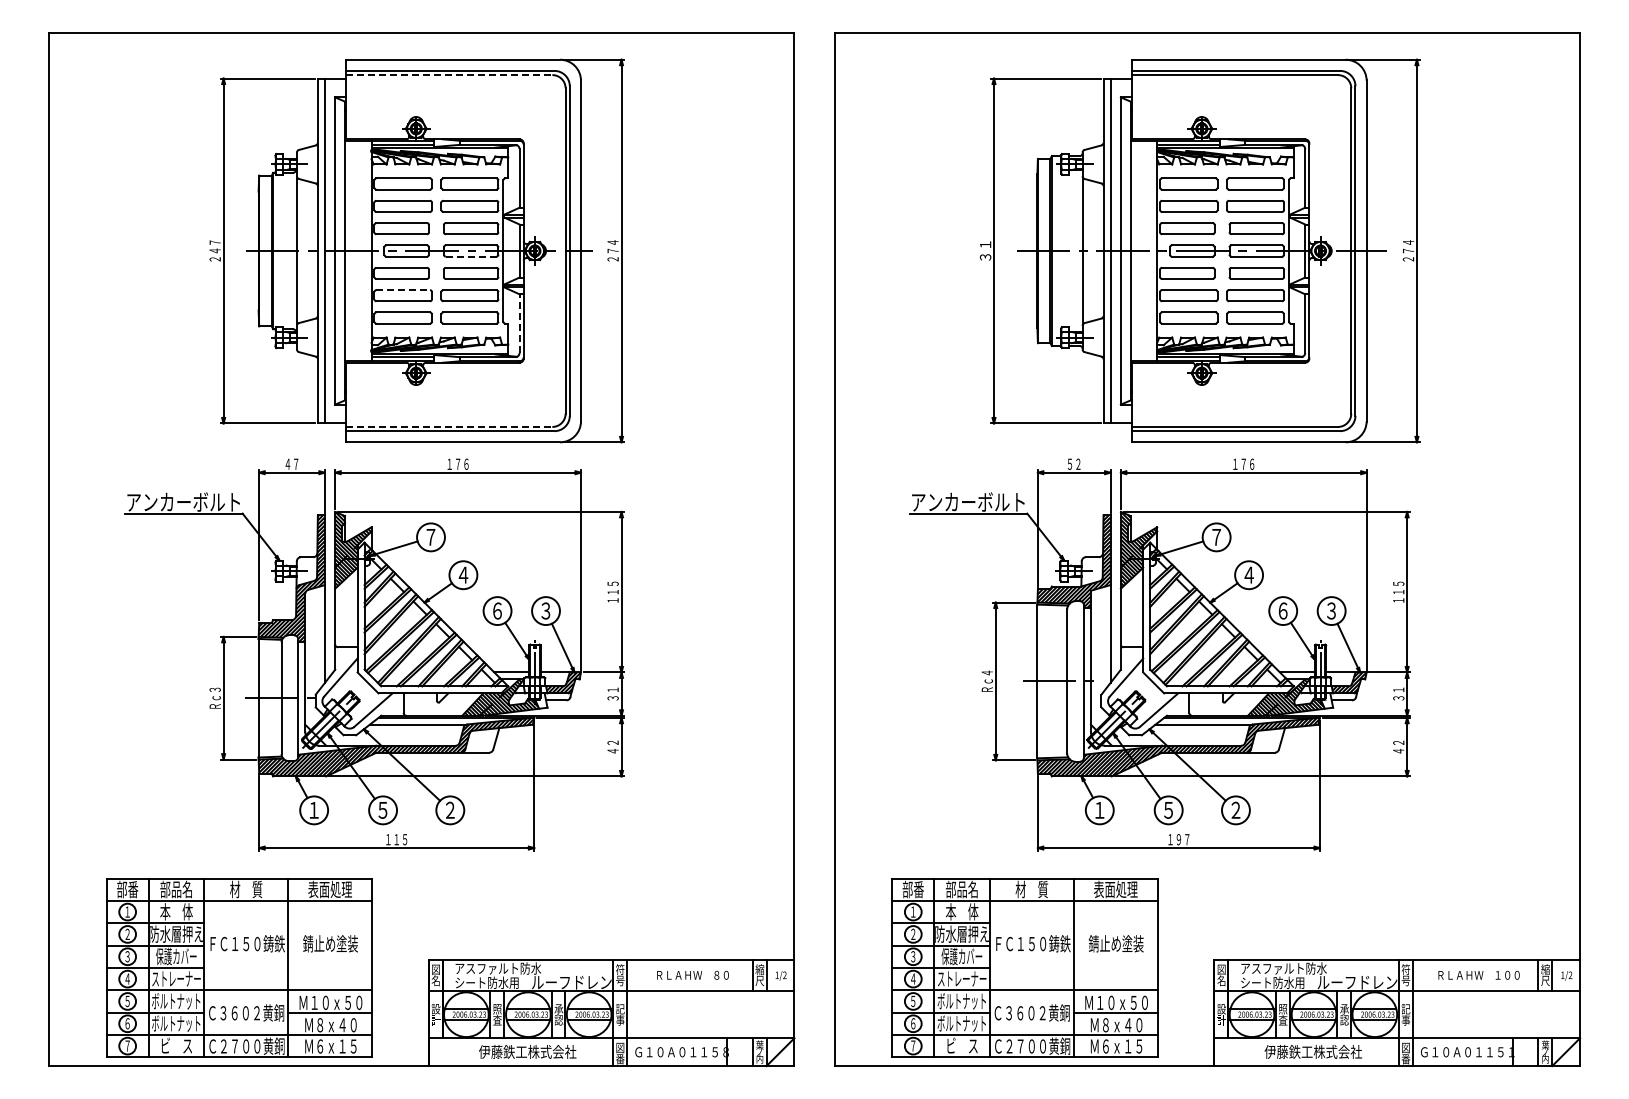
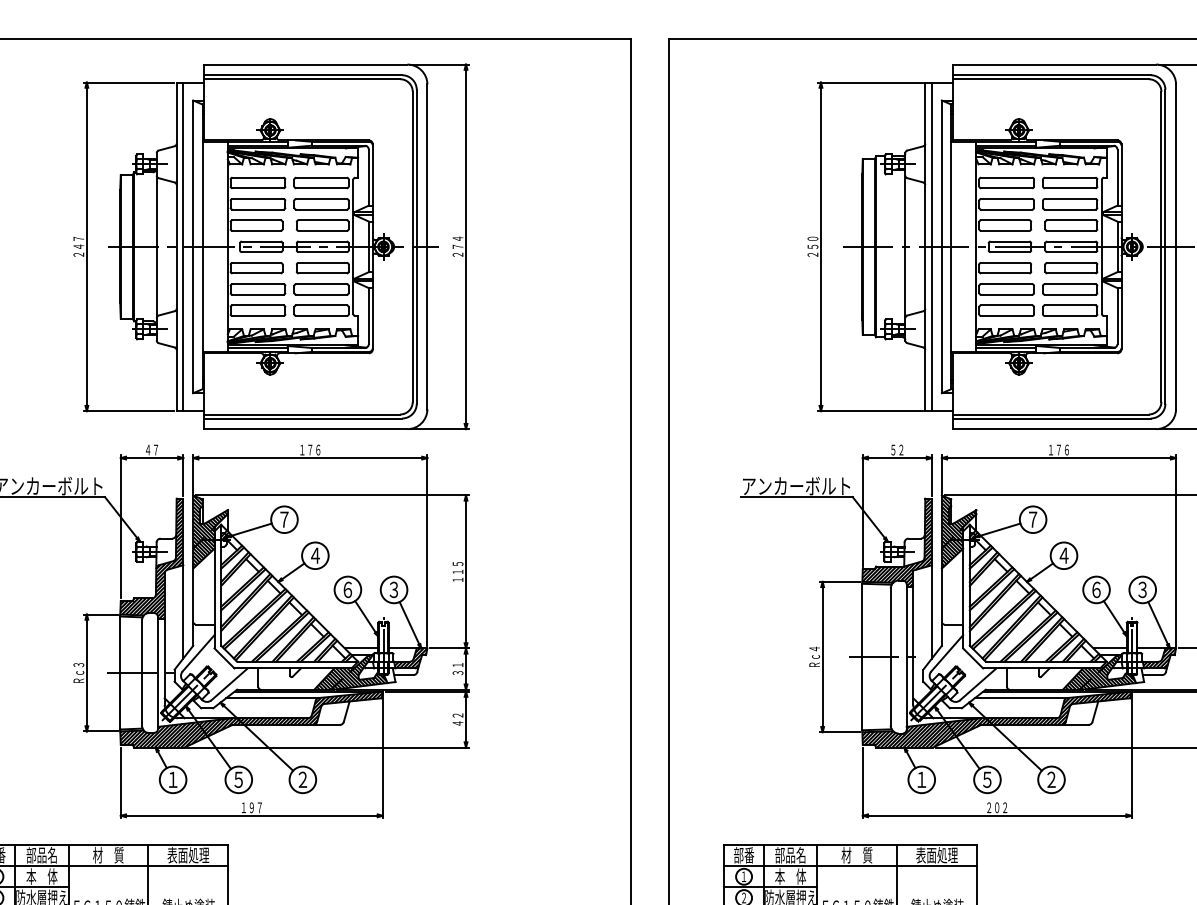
line: (449, 75) -> (302, 79), dashed -> solid
text: (985, 250) -> (812, 246), ３１ -> ２５０
line: (471, 256) -> (323, 252), dashed -> solid
line: (403, 290) -> (258, 284), dashed -> solid
line: (519, 323) -> (368, 315), dashed -> solid
line: (449, 426) -> (302, 414), dashed -> solid
text: (400, 839) -> (255, 807), １１５ -> １９７
text: (1178, 839) -> (996, 807), １９７ -> ２０２

